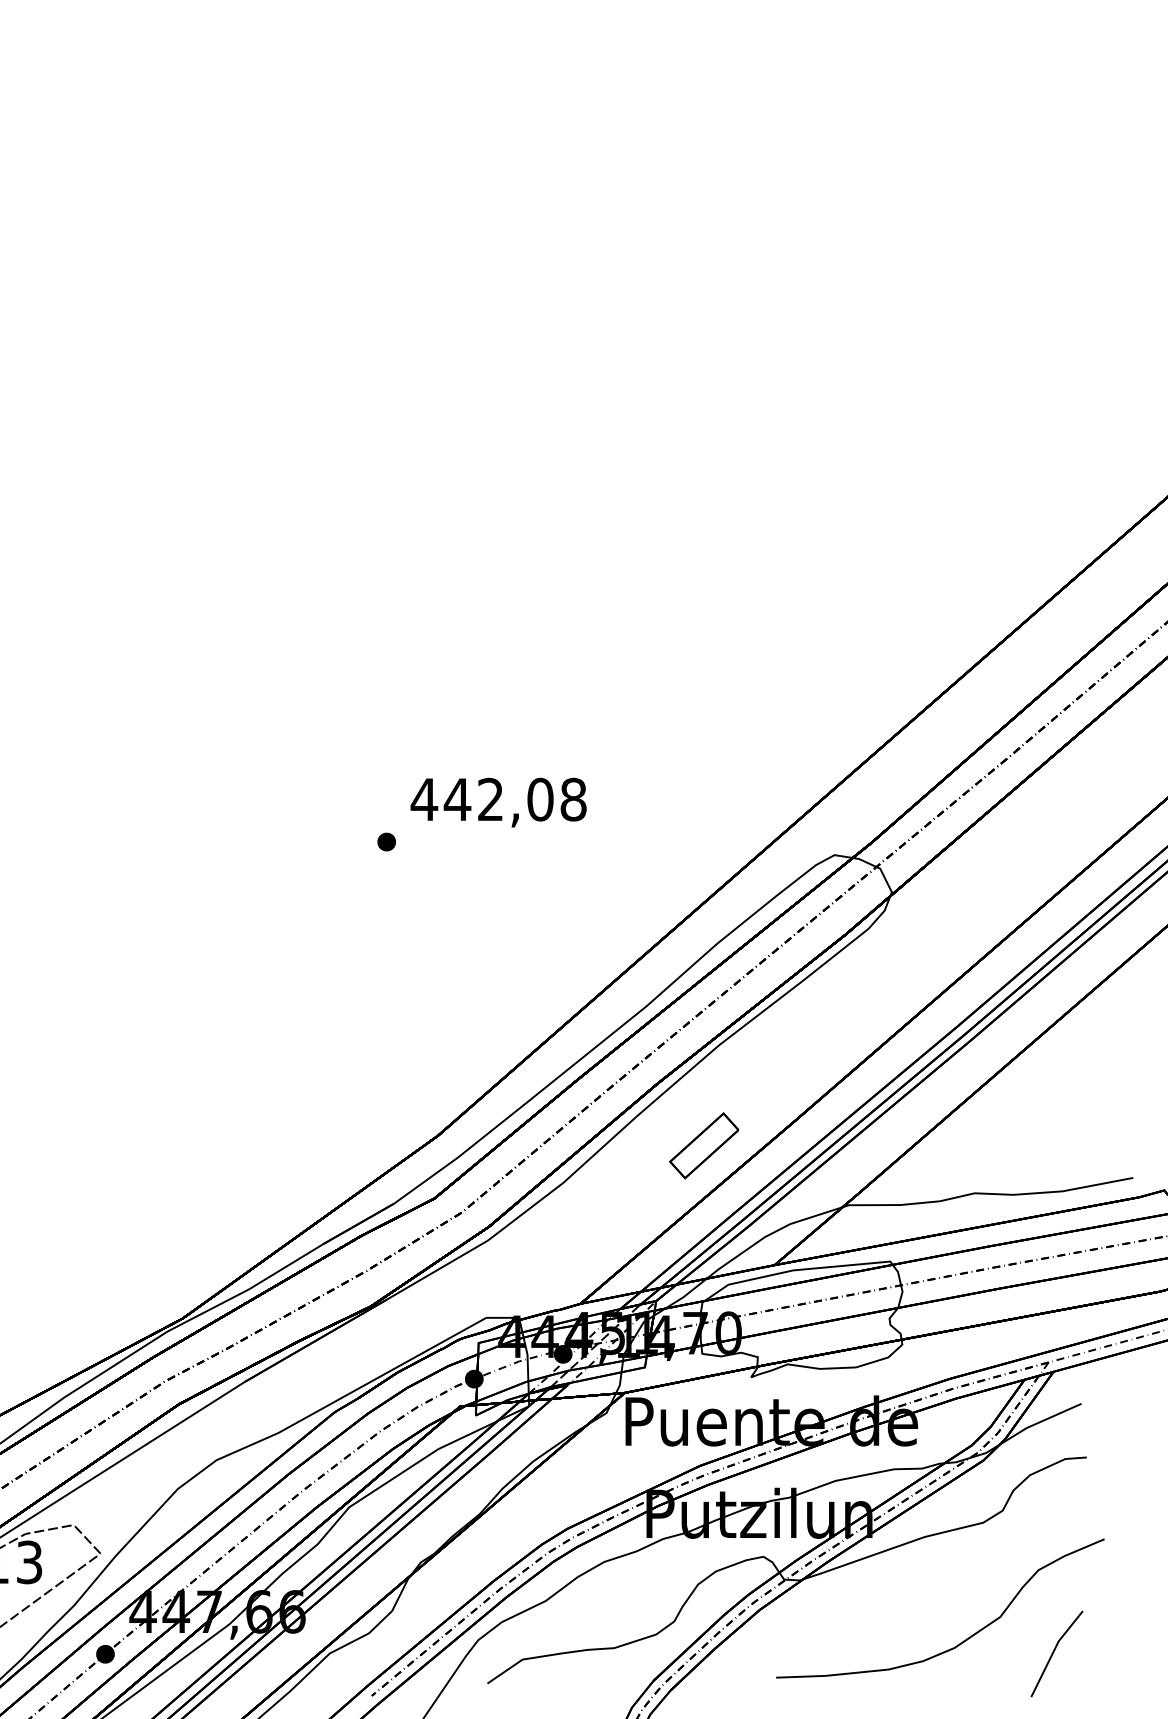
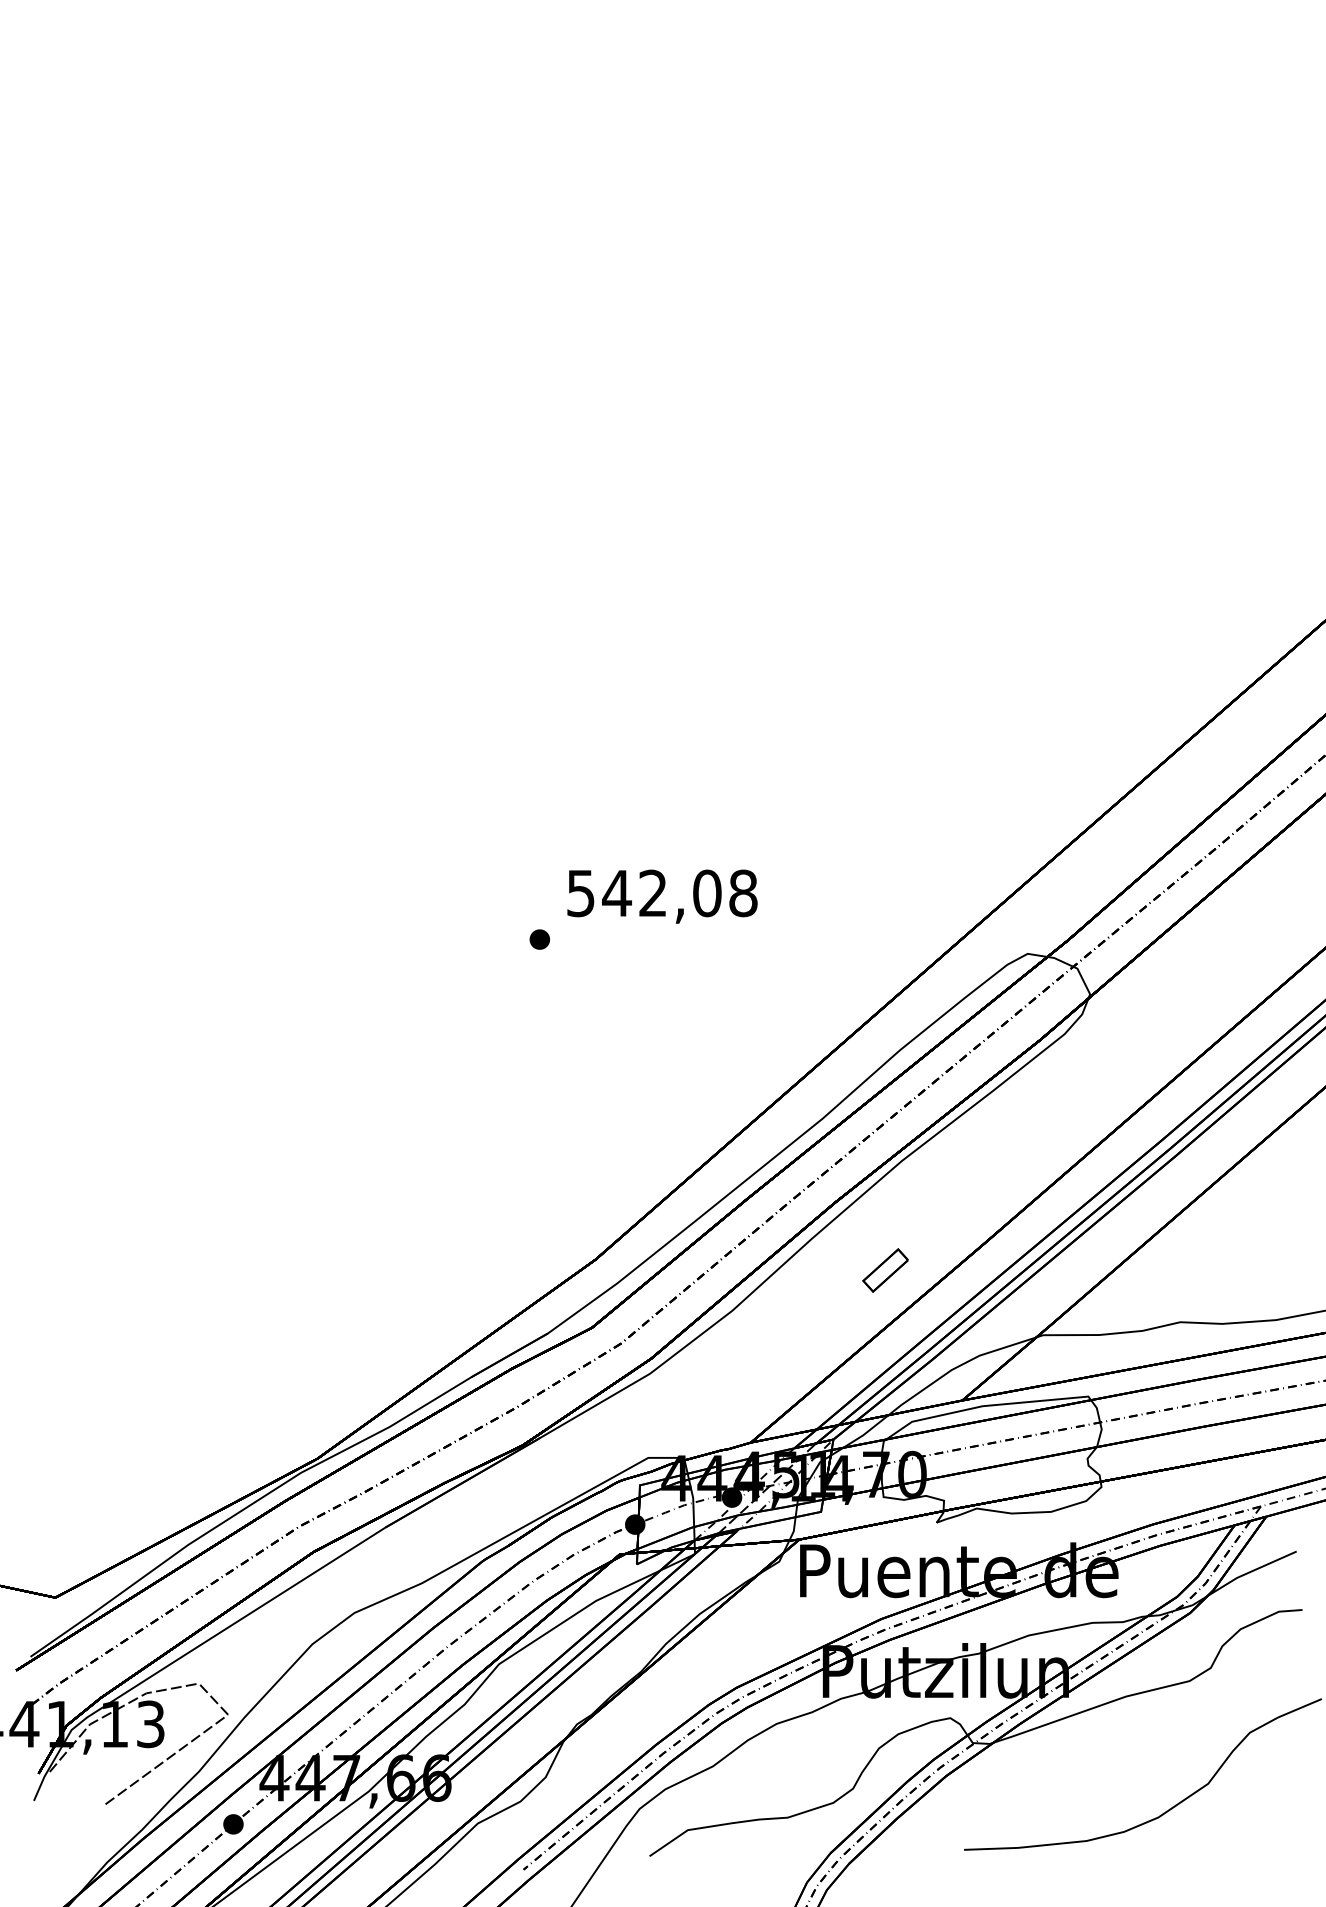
text: (424, 799) -> (580, 893), 442,08 -> 542,08
part: (704, 1145) -> (885, 1270), size x0.6
line: (1053, 1653) -> (1266, 1823), removed

